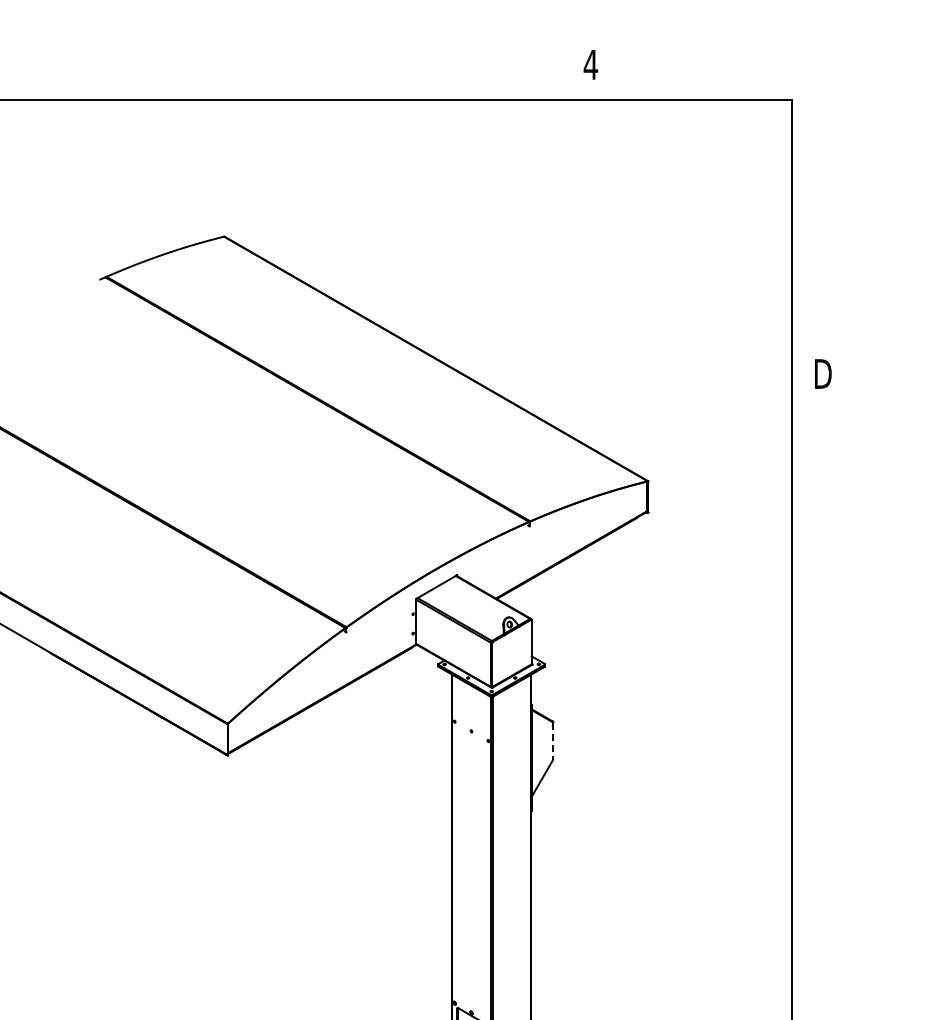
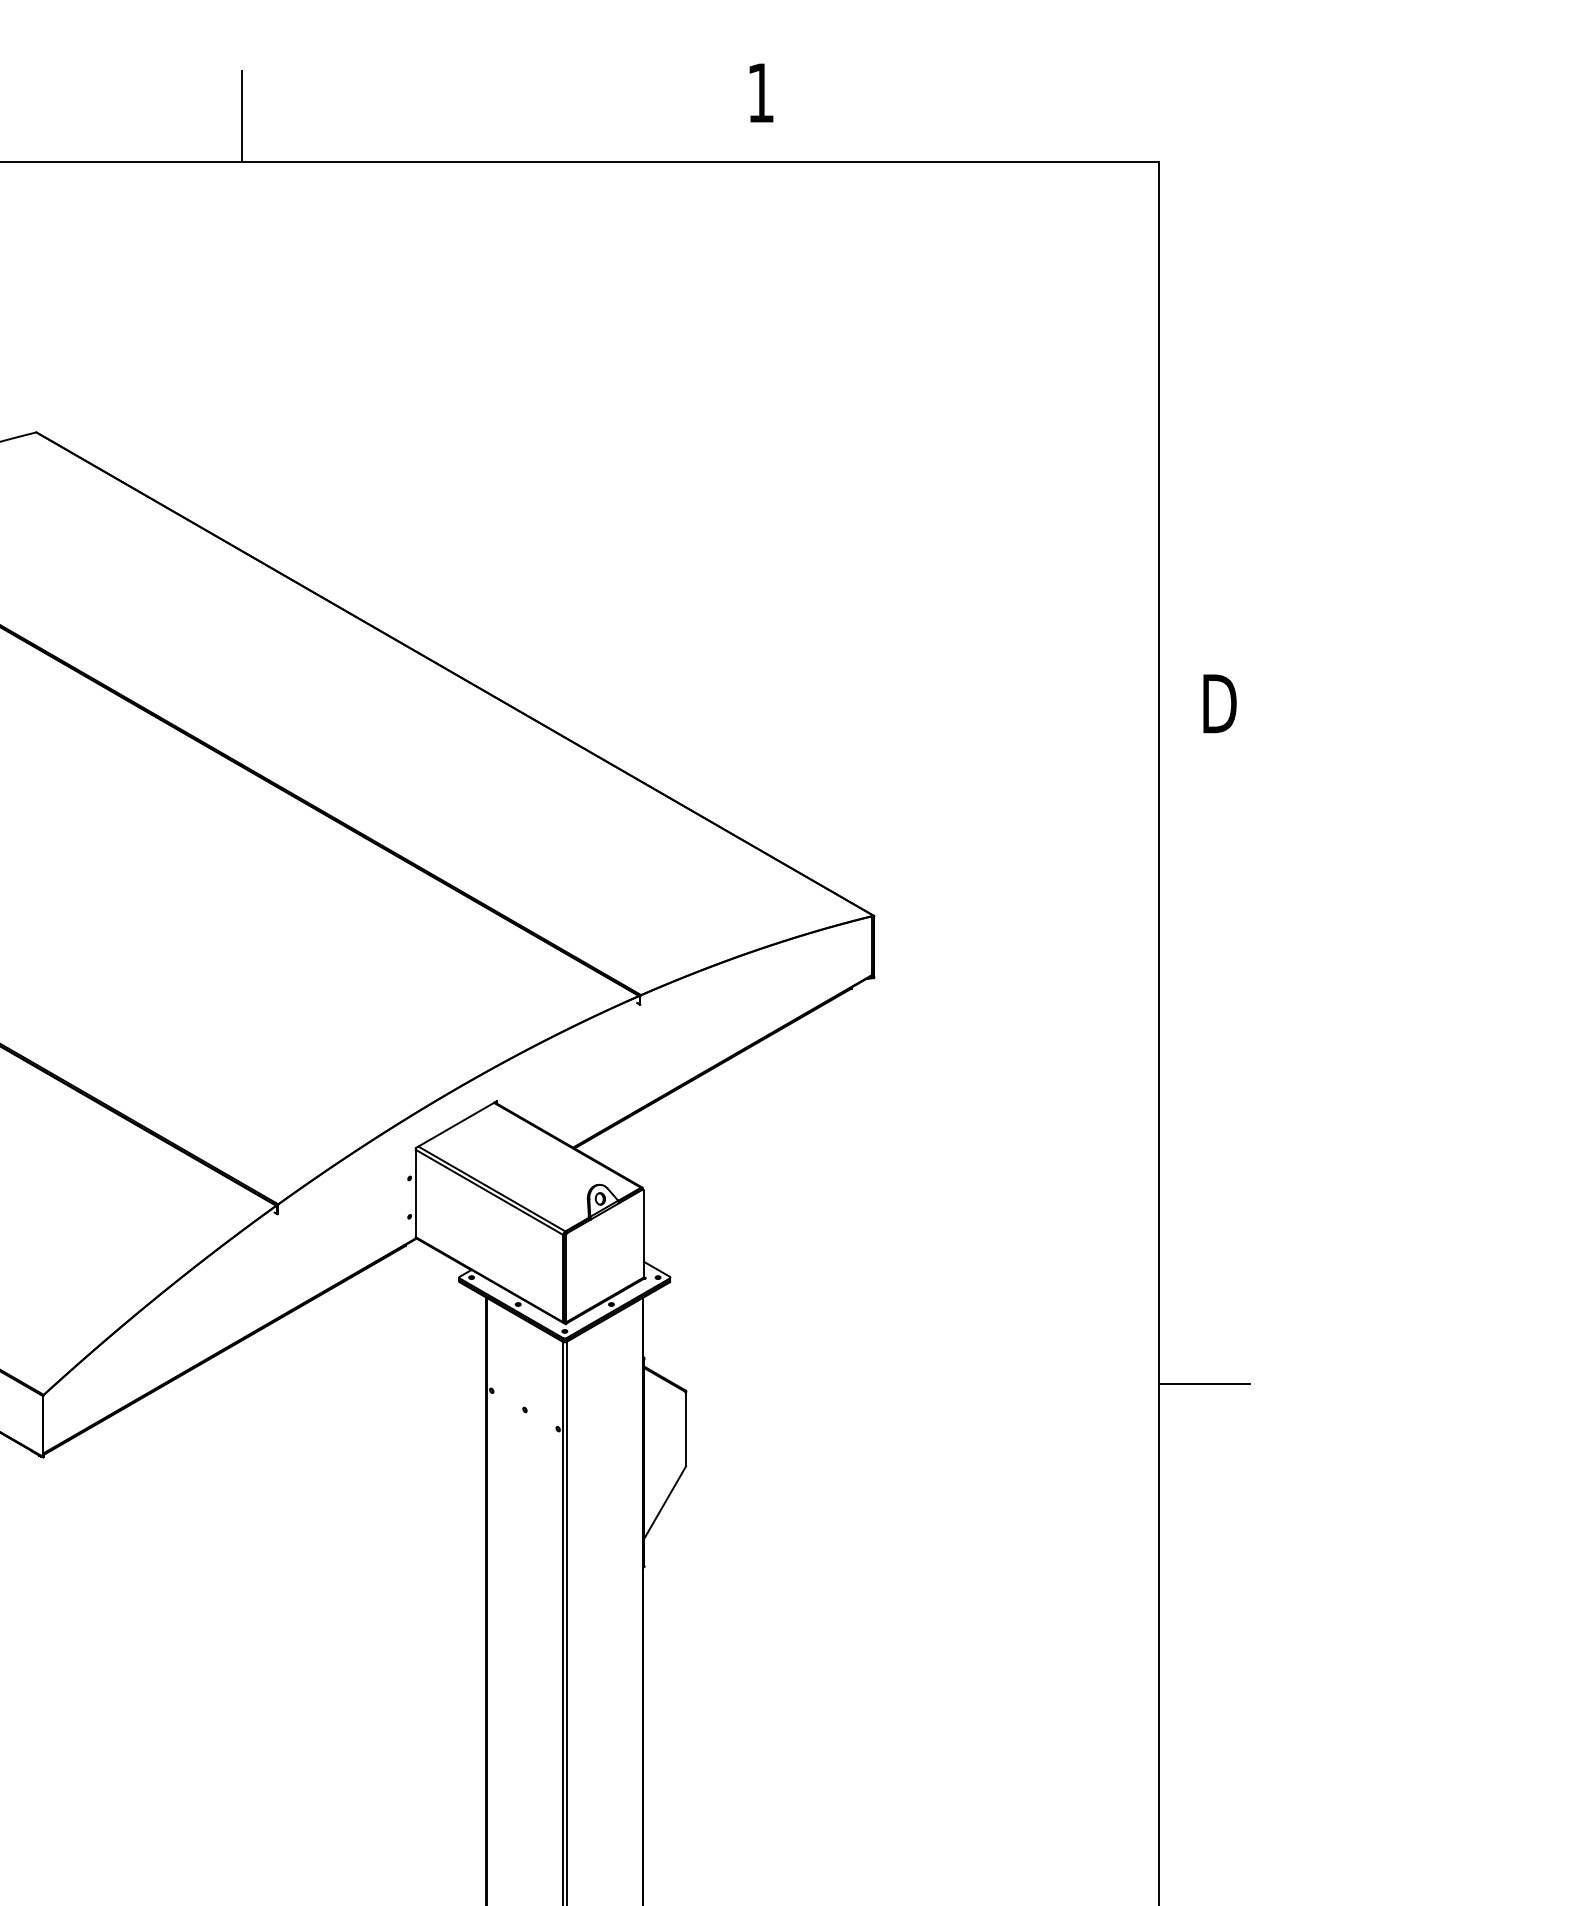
text: (590, 64) -> (760, 92), 4 -> 1
line: (328, 76) -> (242, 115), added
line: (815, 718) -> (1204, 1384), added
line: (553, 741) -> (686, 1429), dashed -> solid

